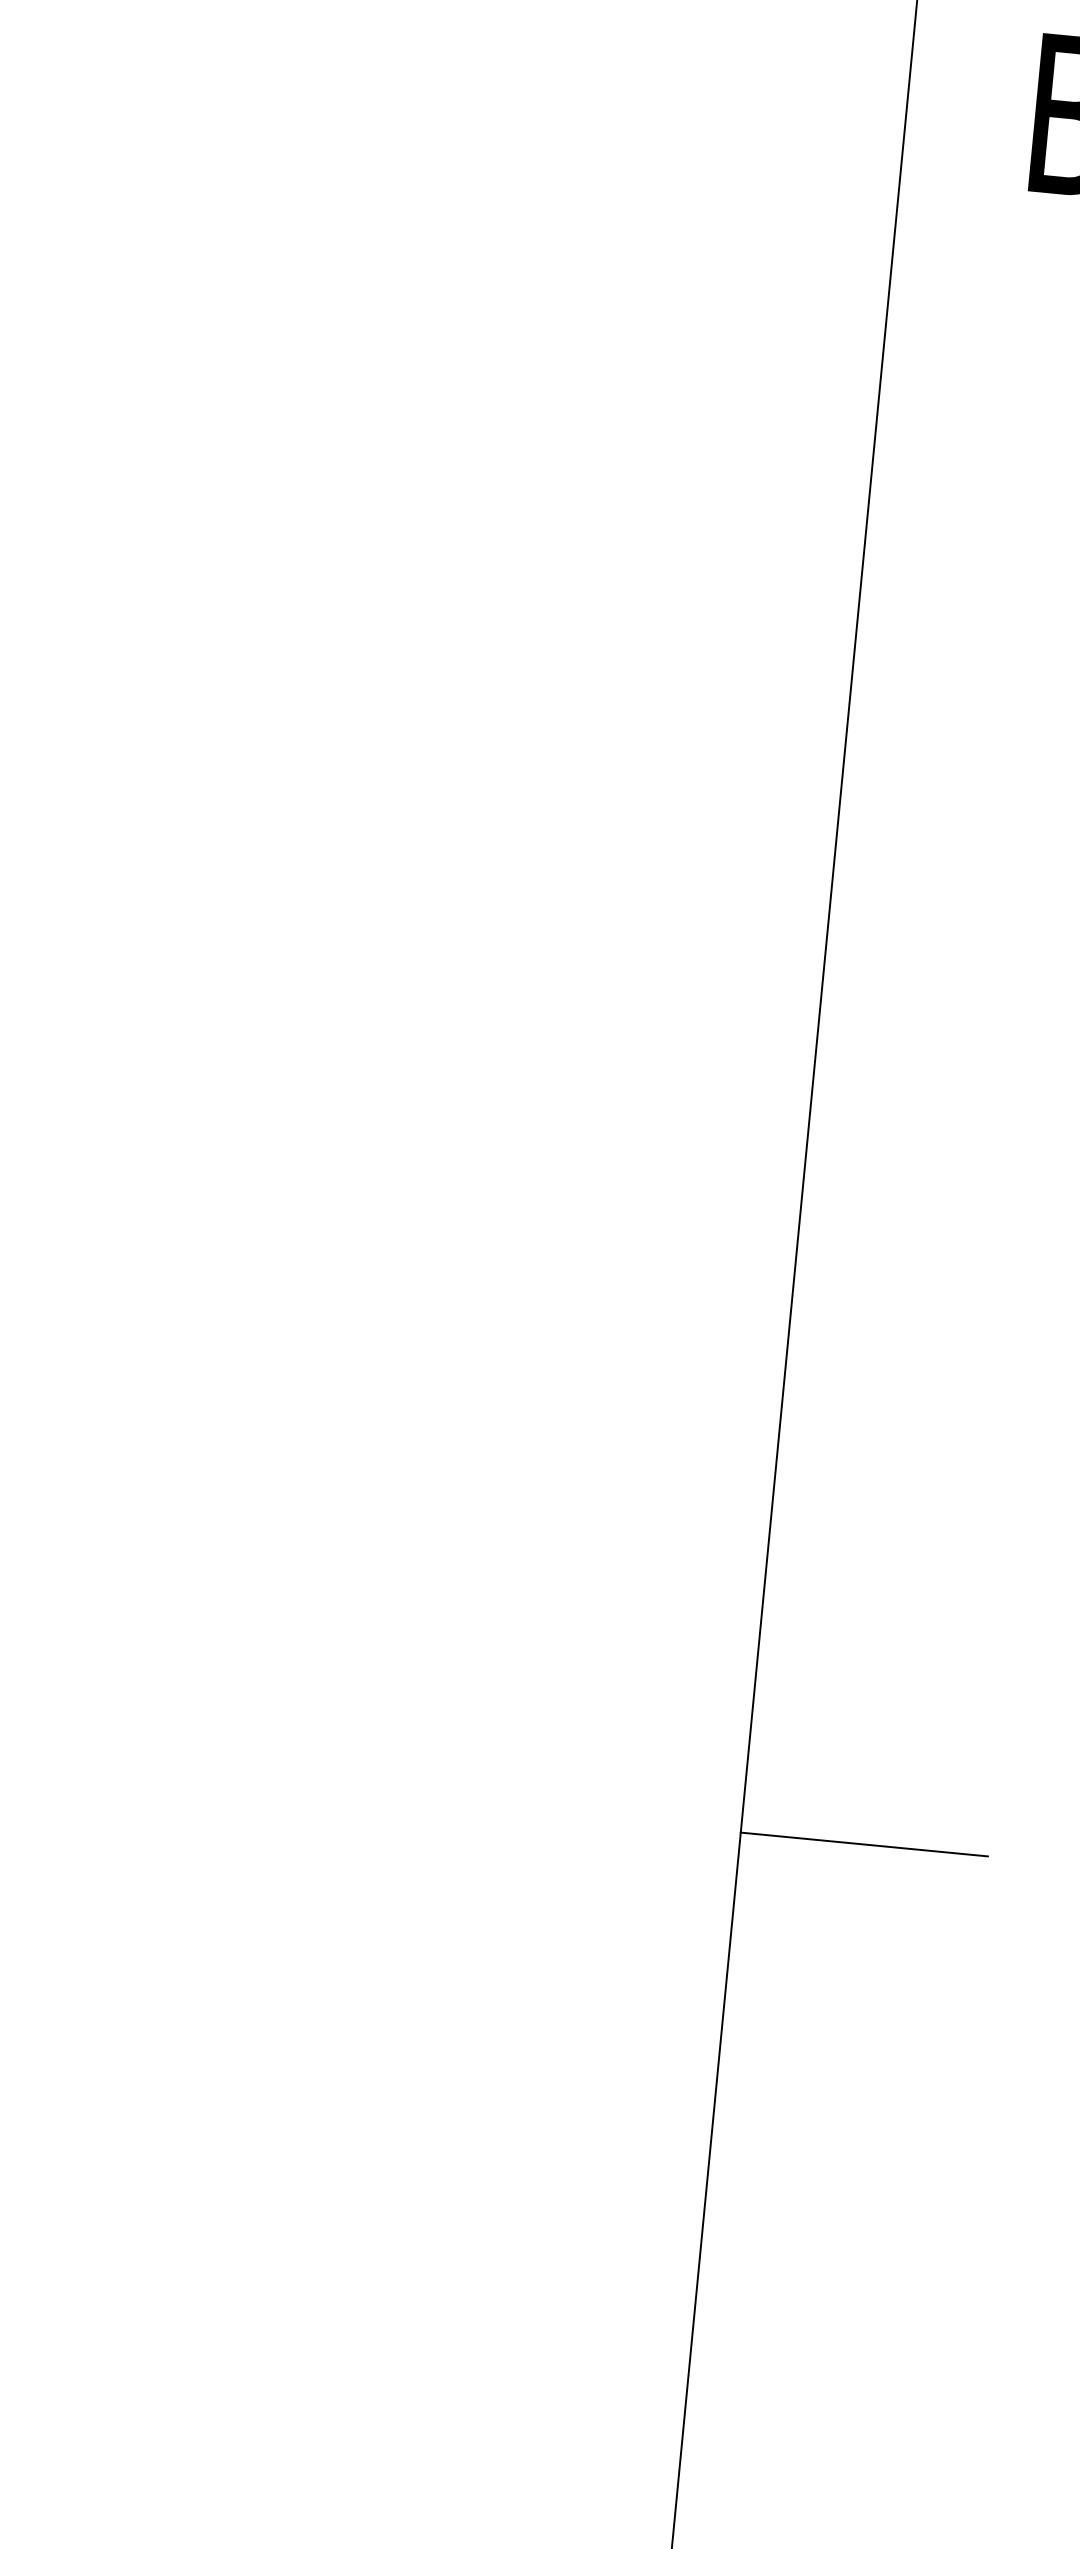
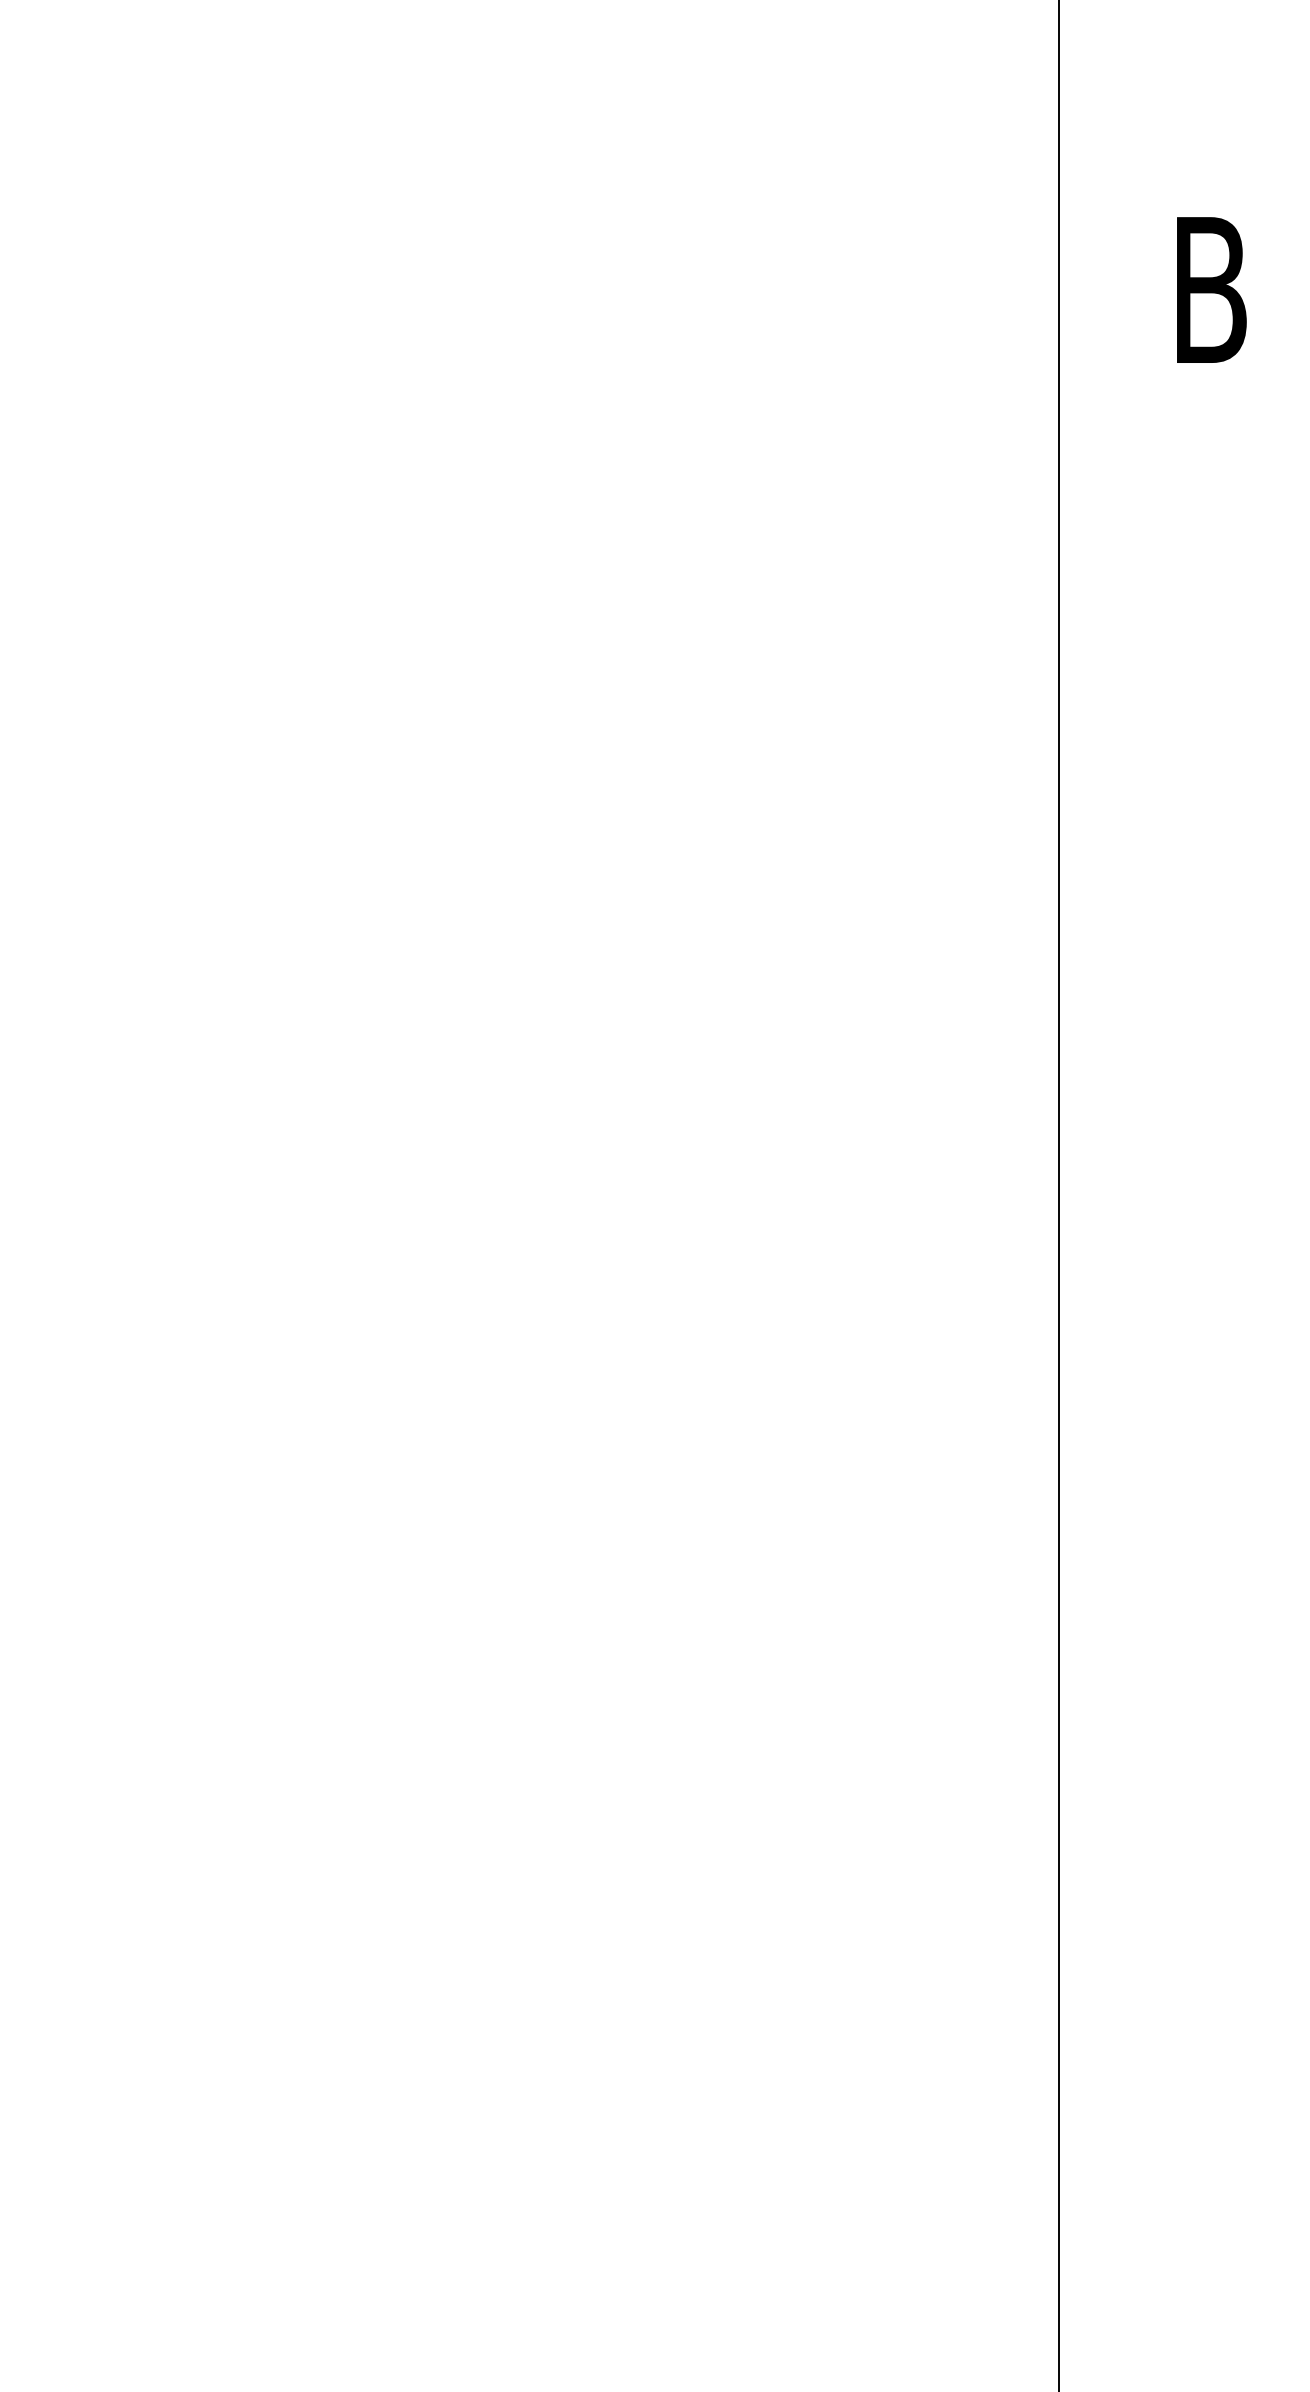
line: (864, 1844) -> (1173, 1888), removed

